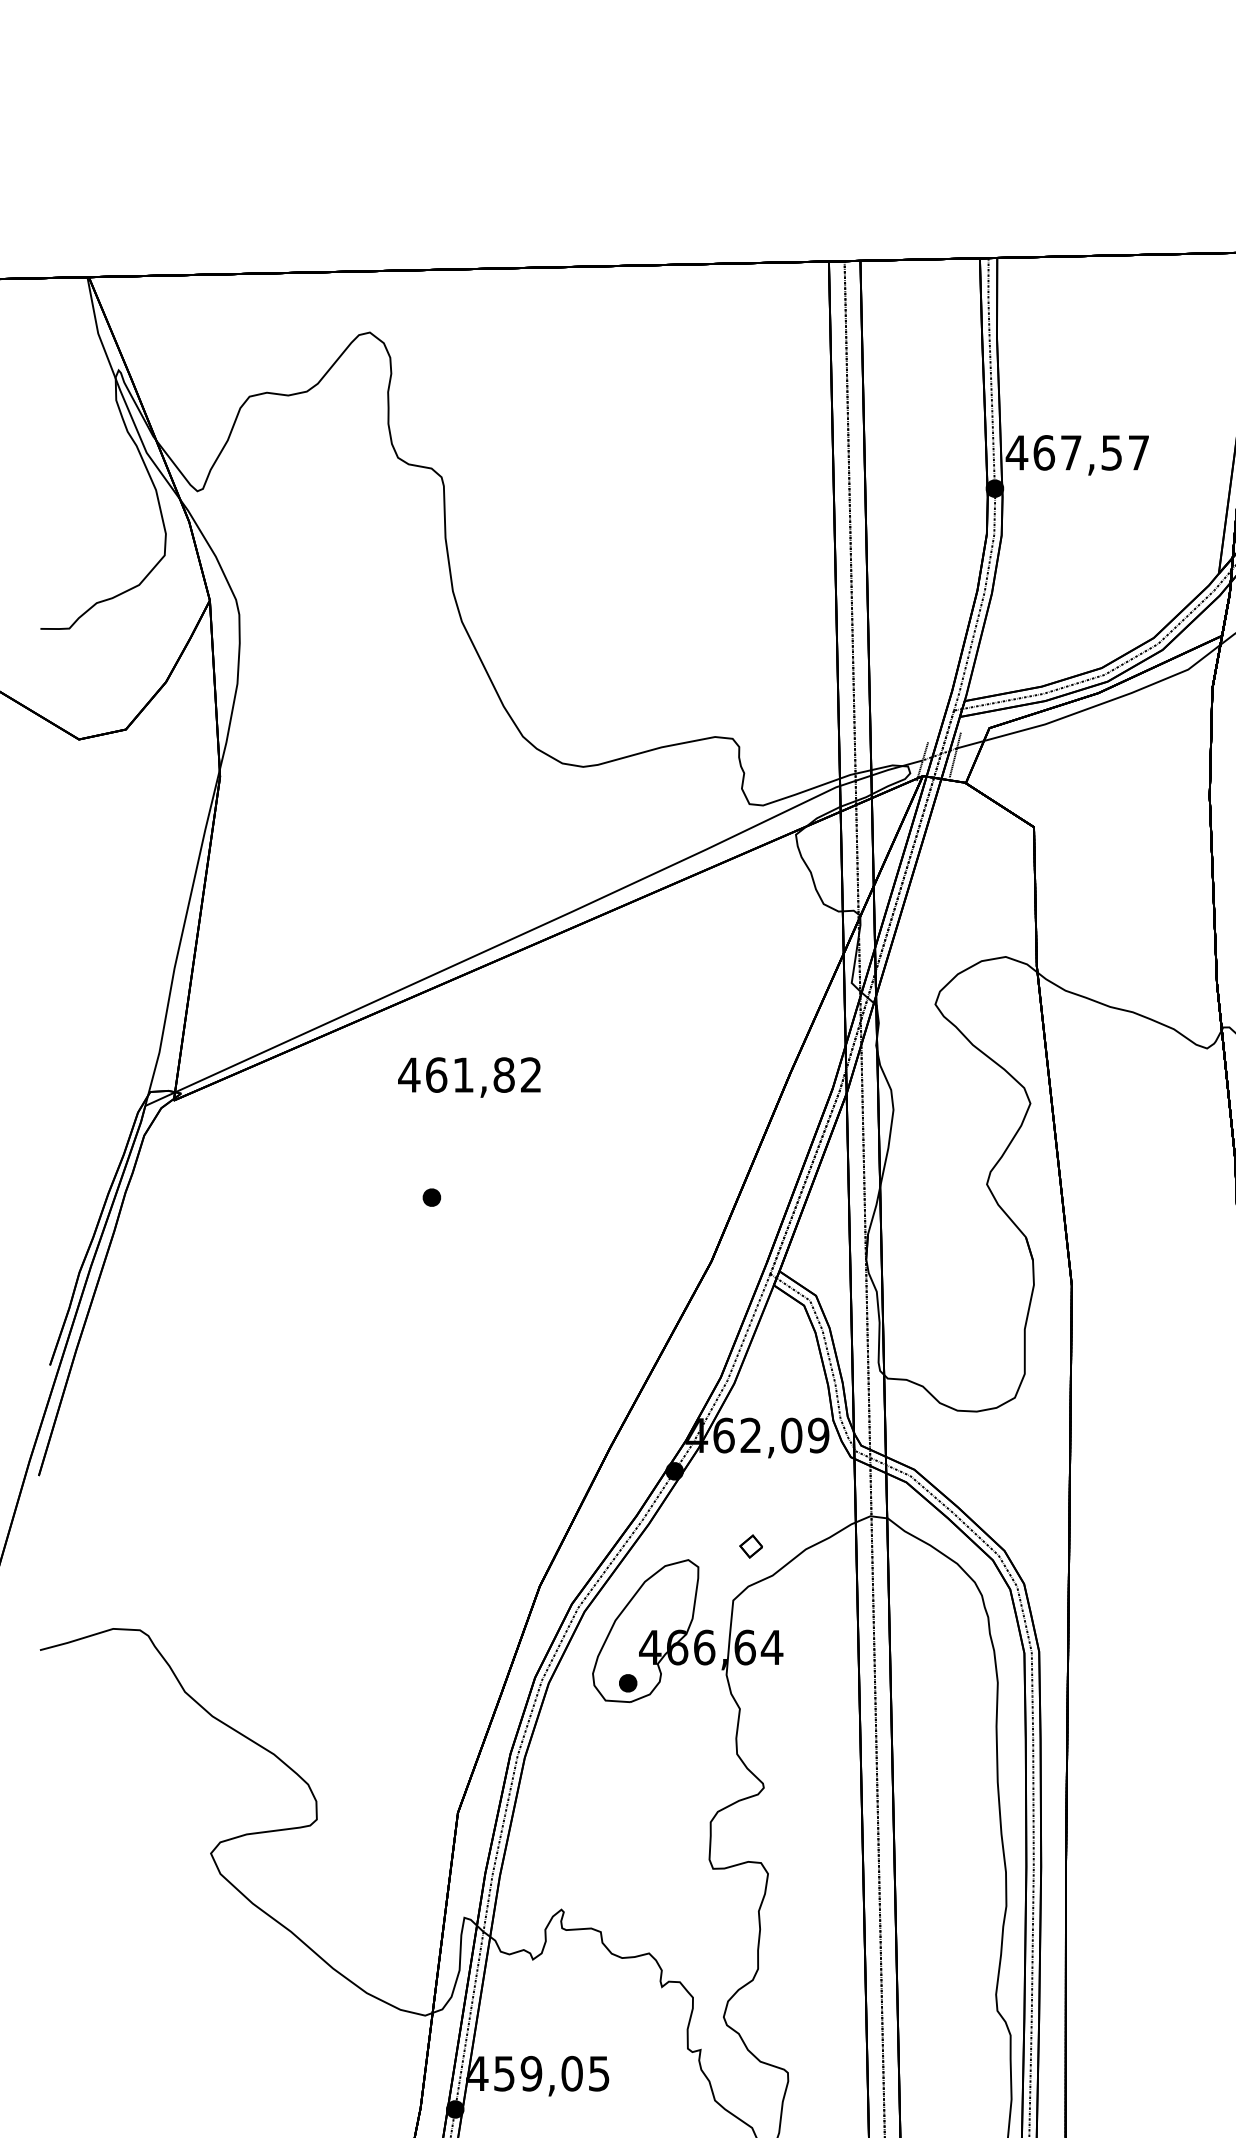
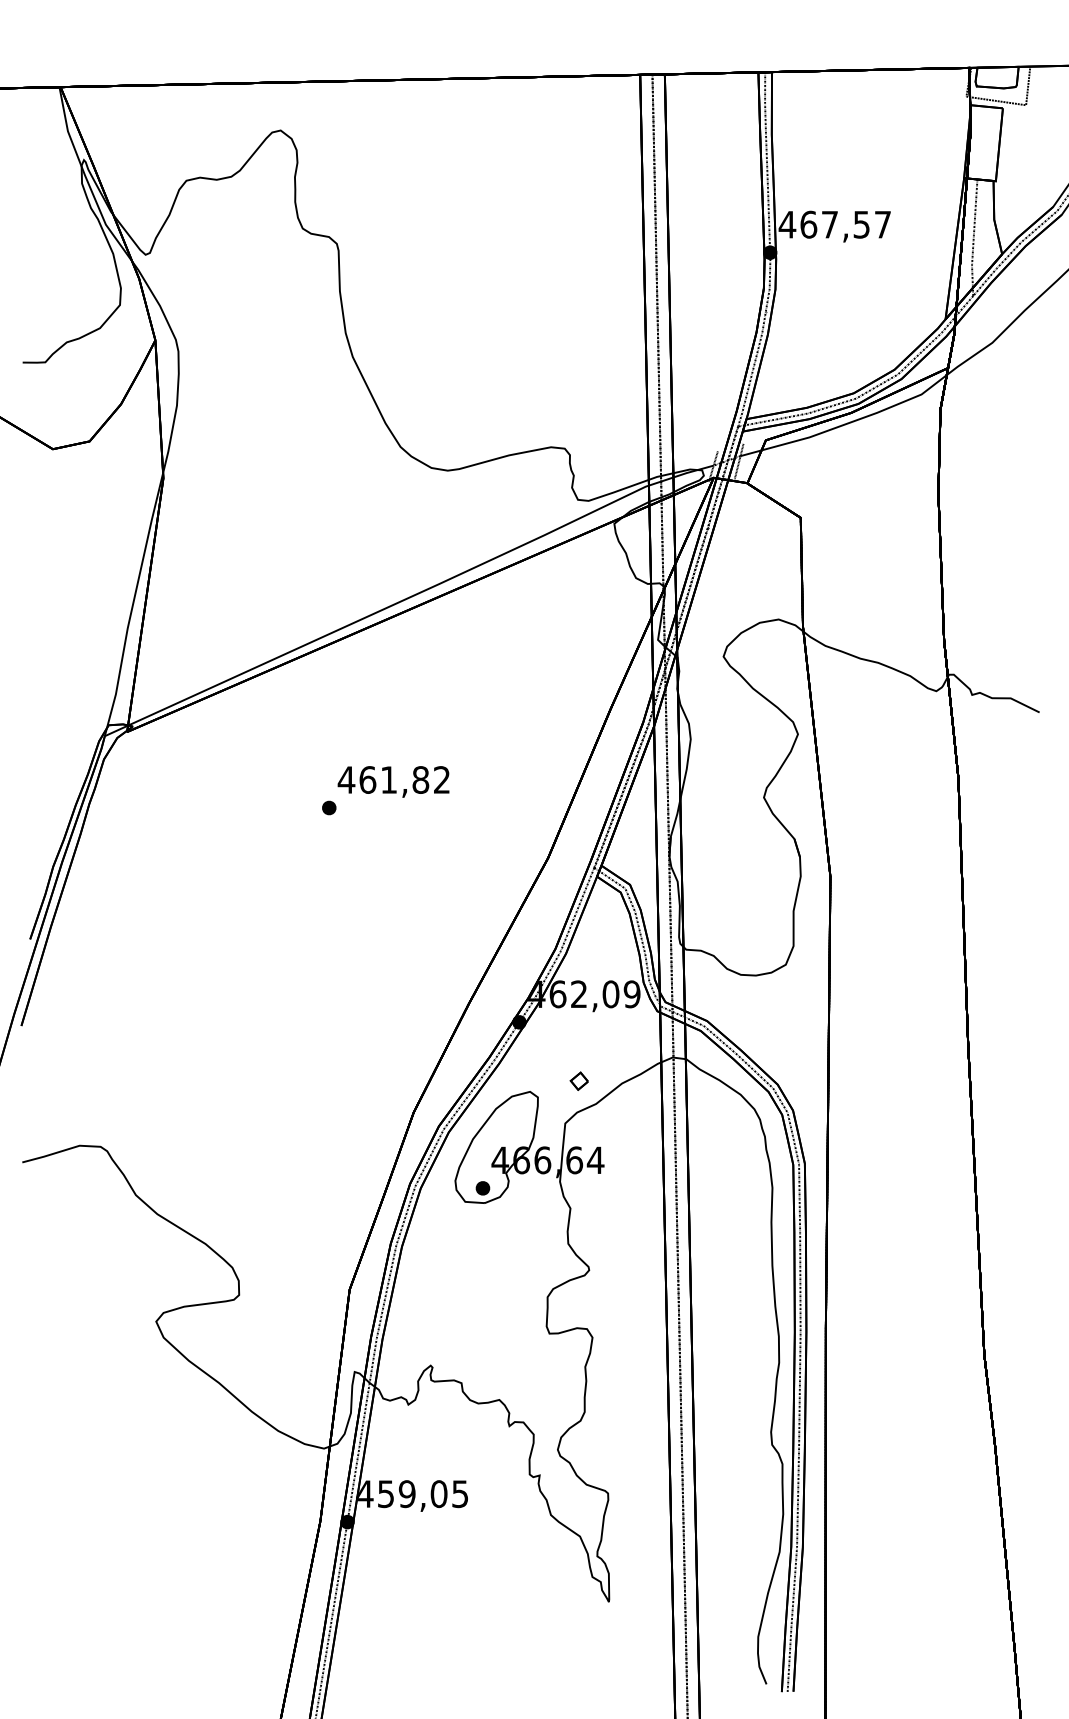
text: (469, 1076) -> (393, 781), moved

